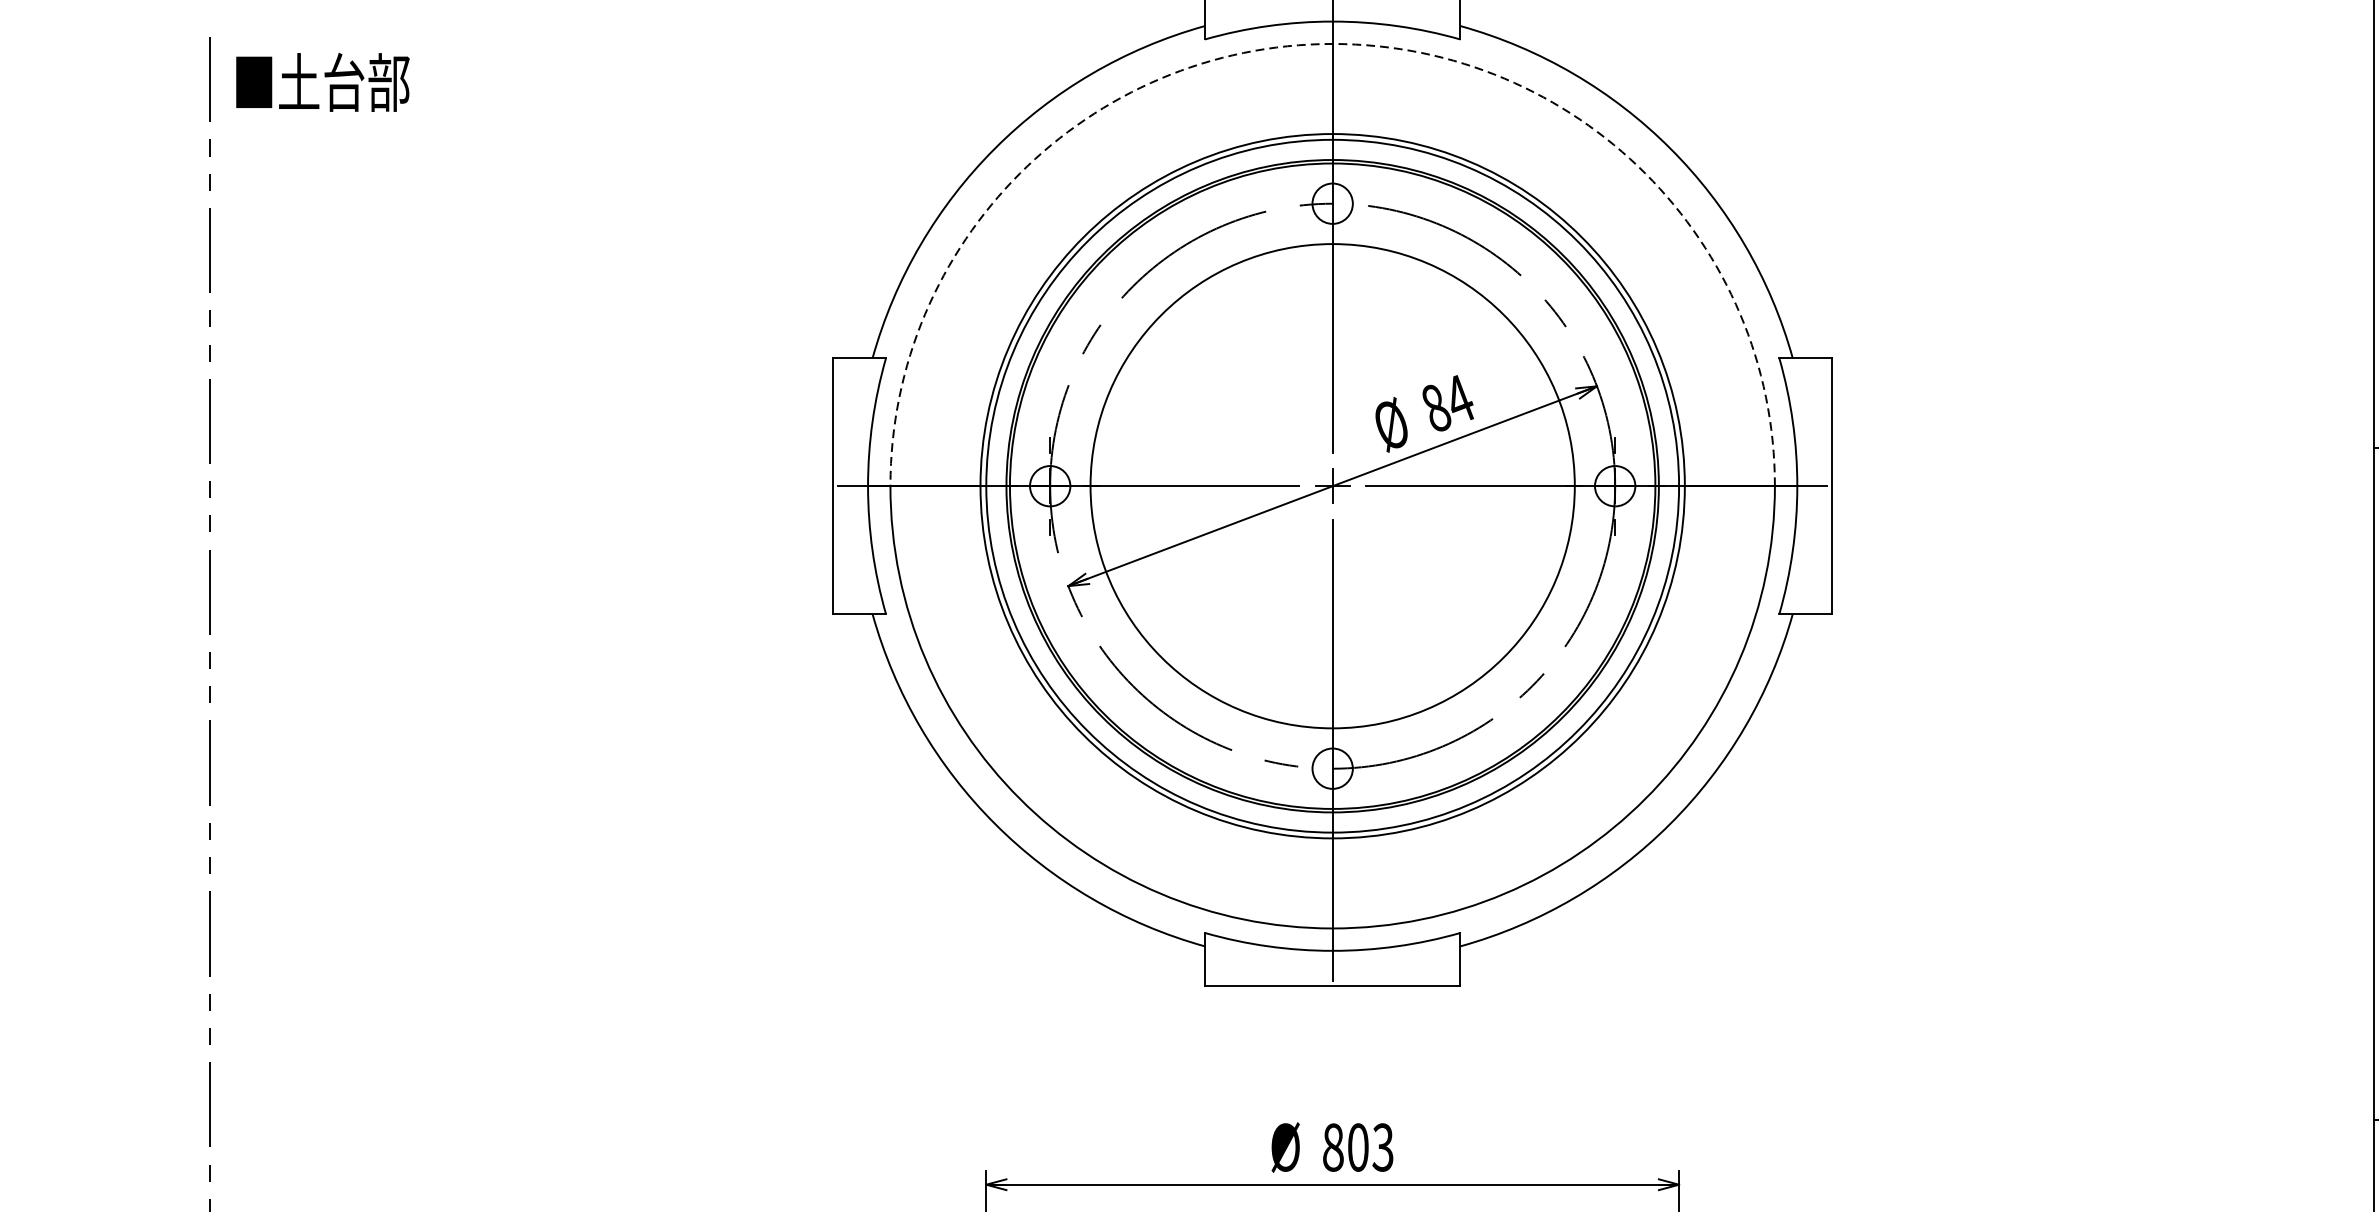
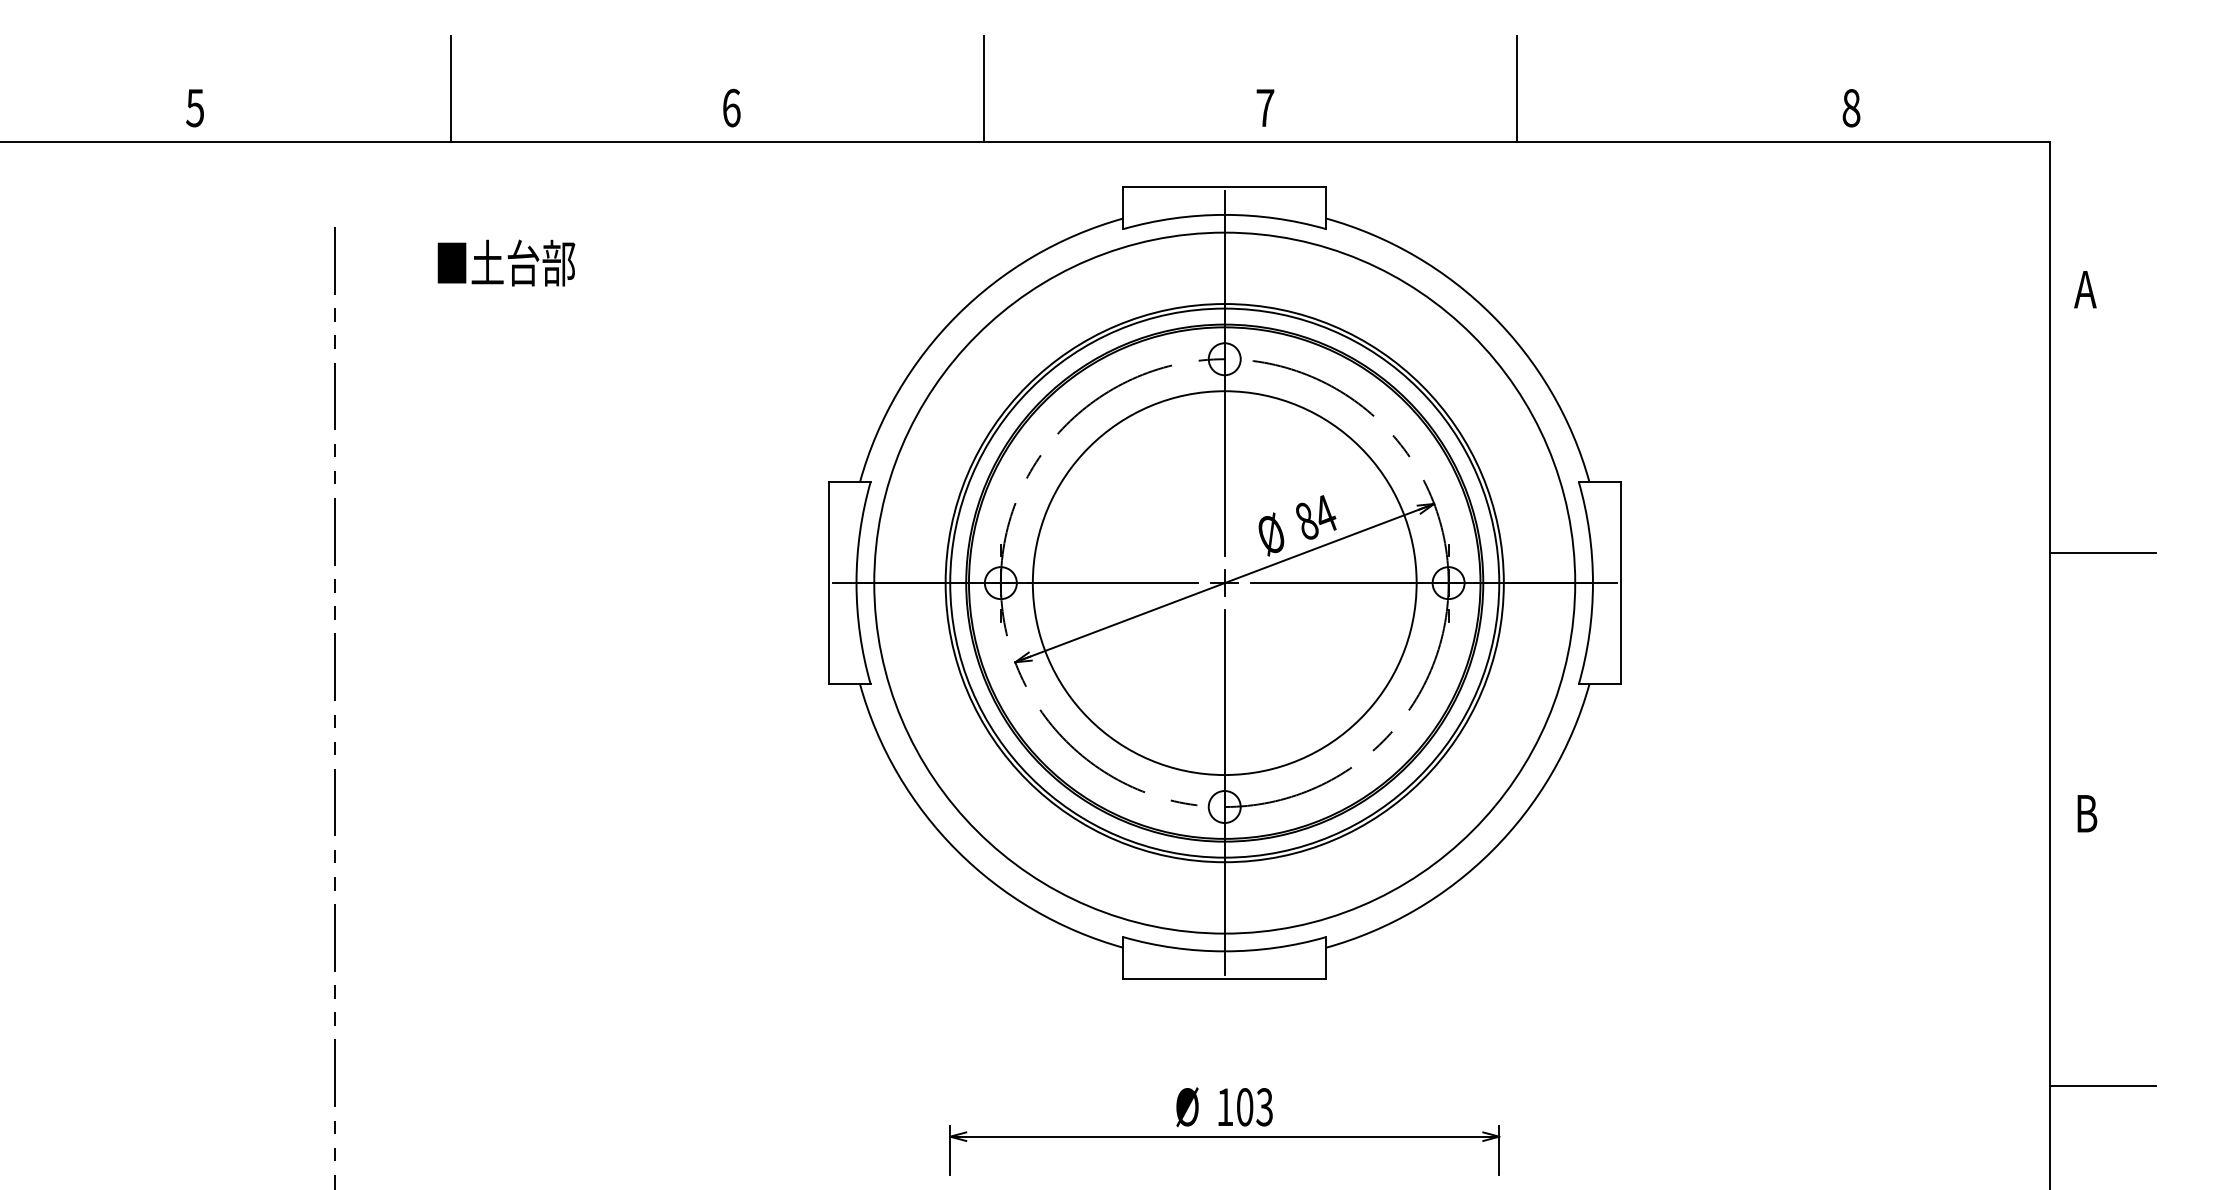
arc: (1332, 43) -> (1224, 232), dashed -> solid
text: (322, 81) -> (506, 262), moved
text: (1333, 1147) -> (1225, 1107), 803 -> 103

